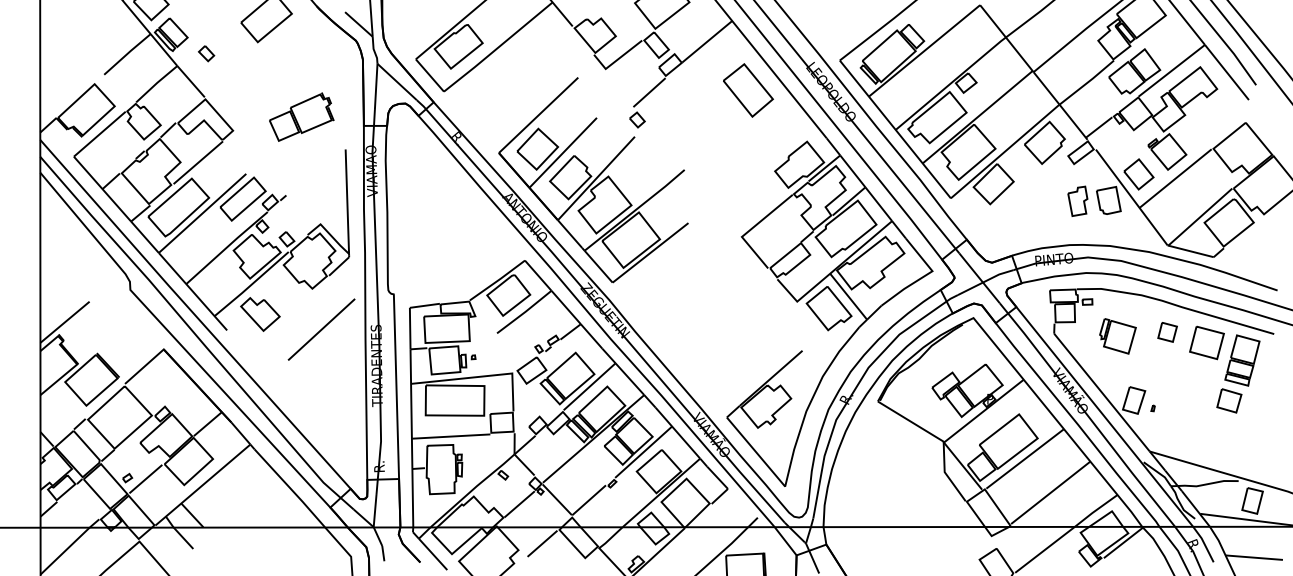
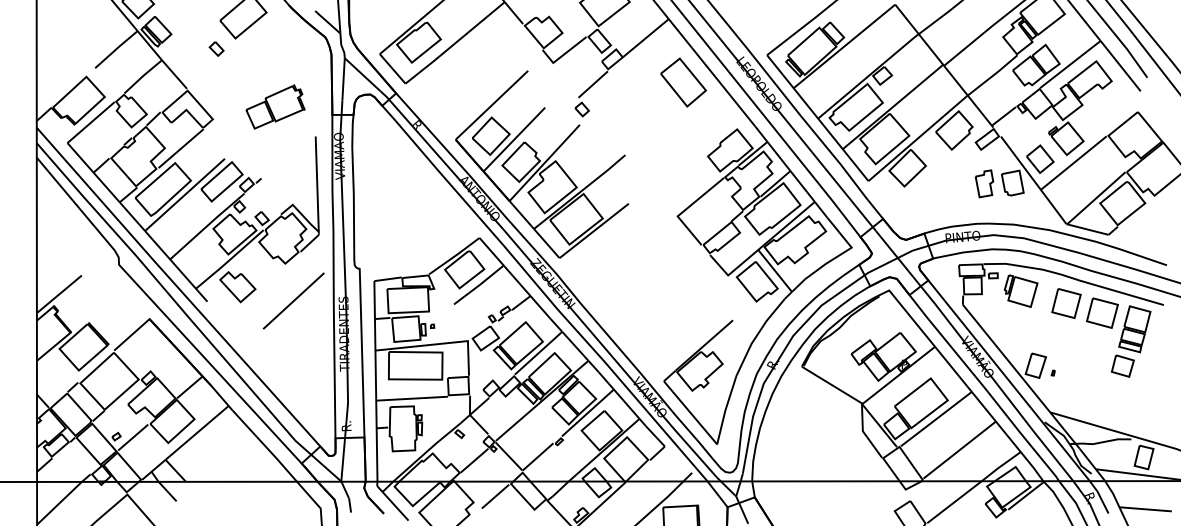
part: (206, 53) -> (216, 48), moved
part: (1167, 332) -> (1066, 303), size x1.67
part: (1118, 335) -> (1021, 290), moved

